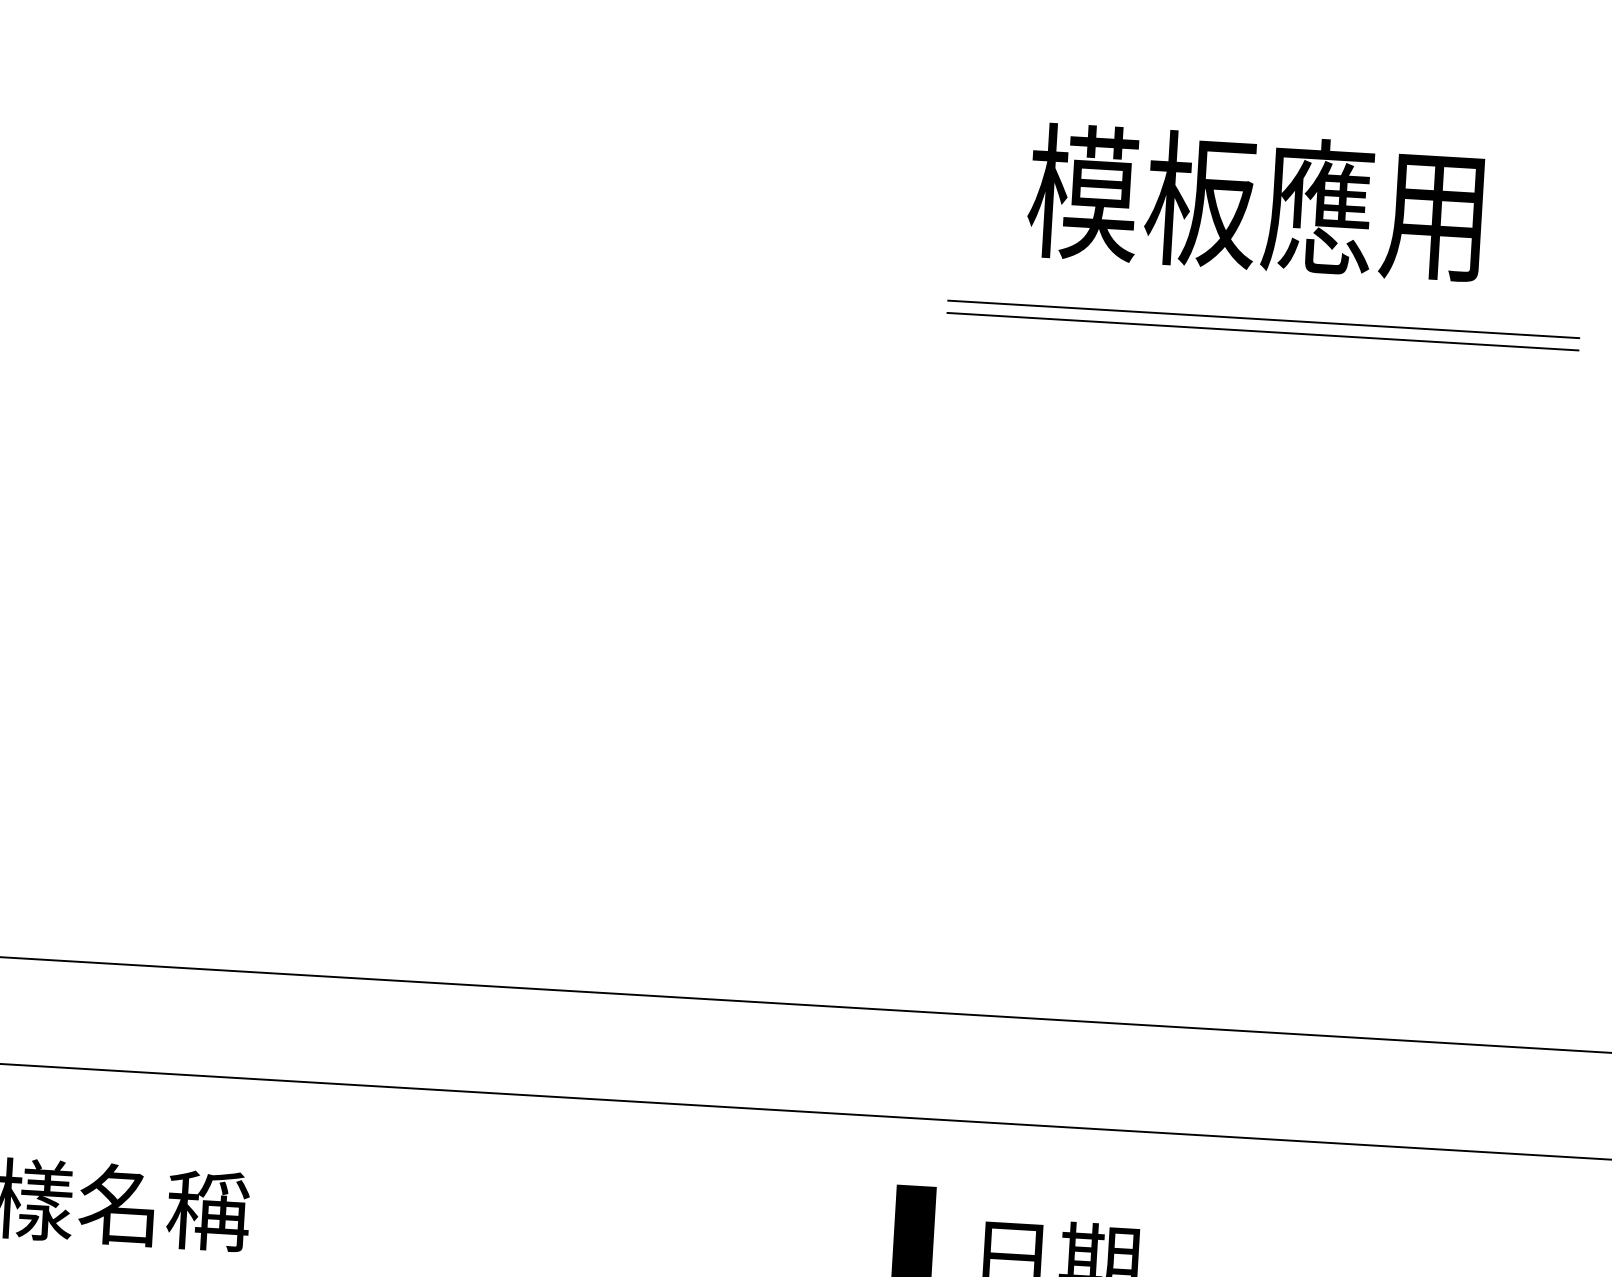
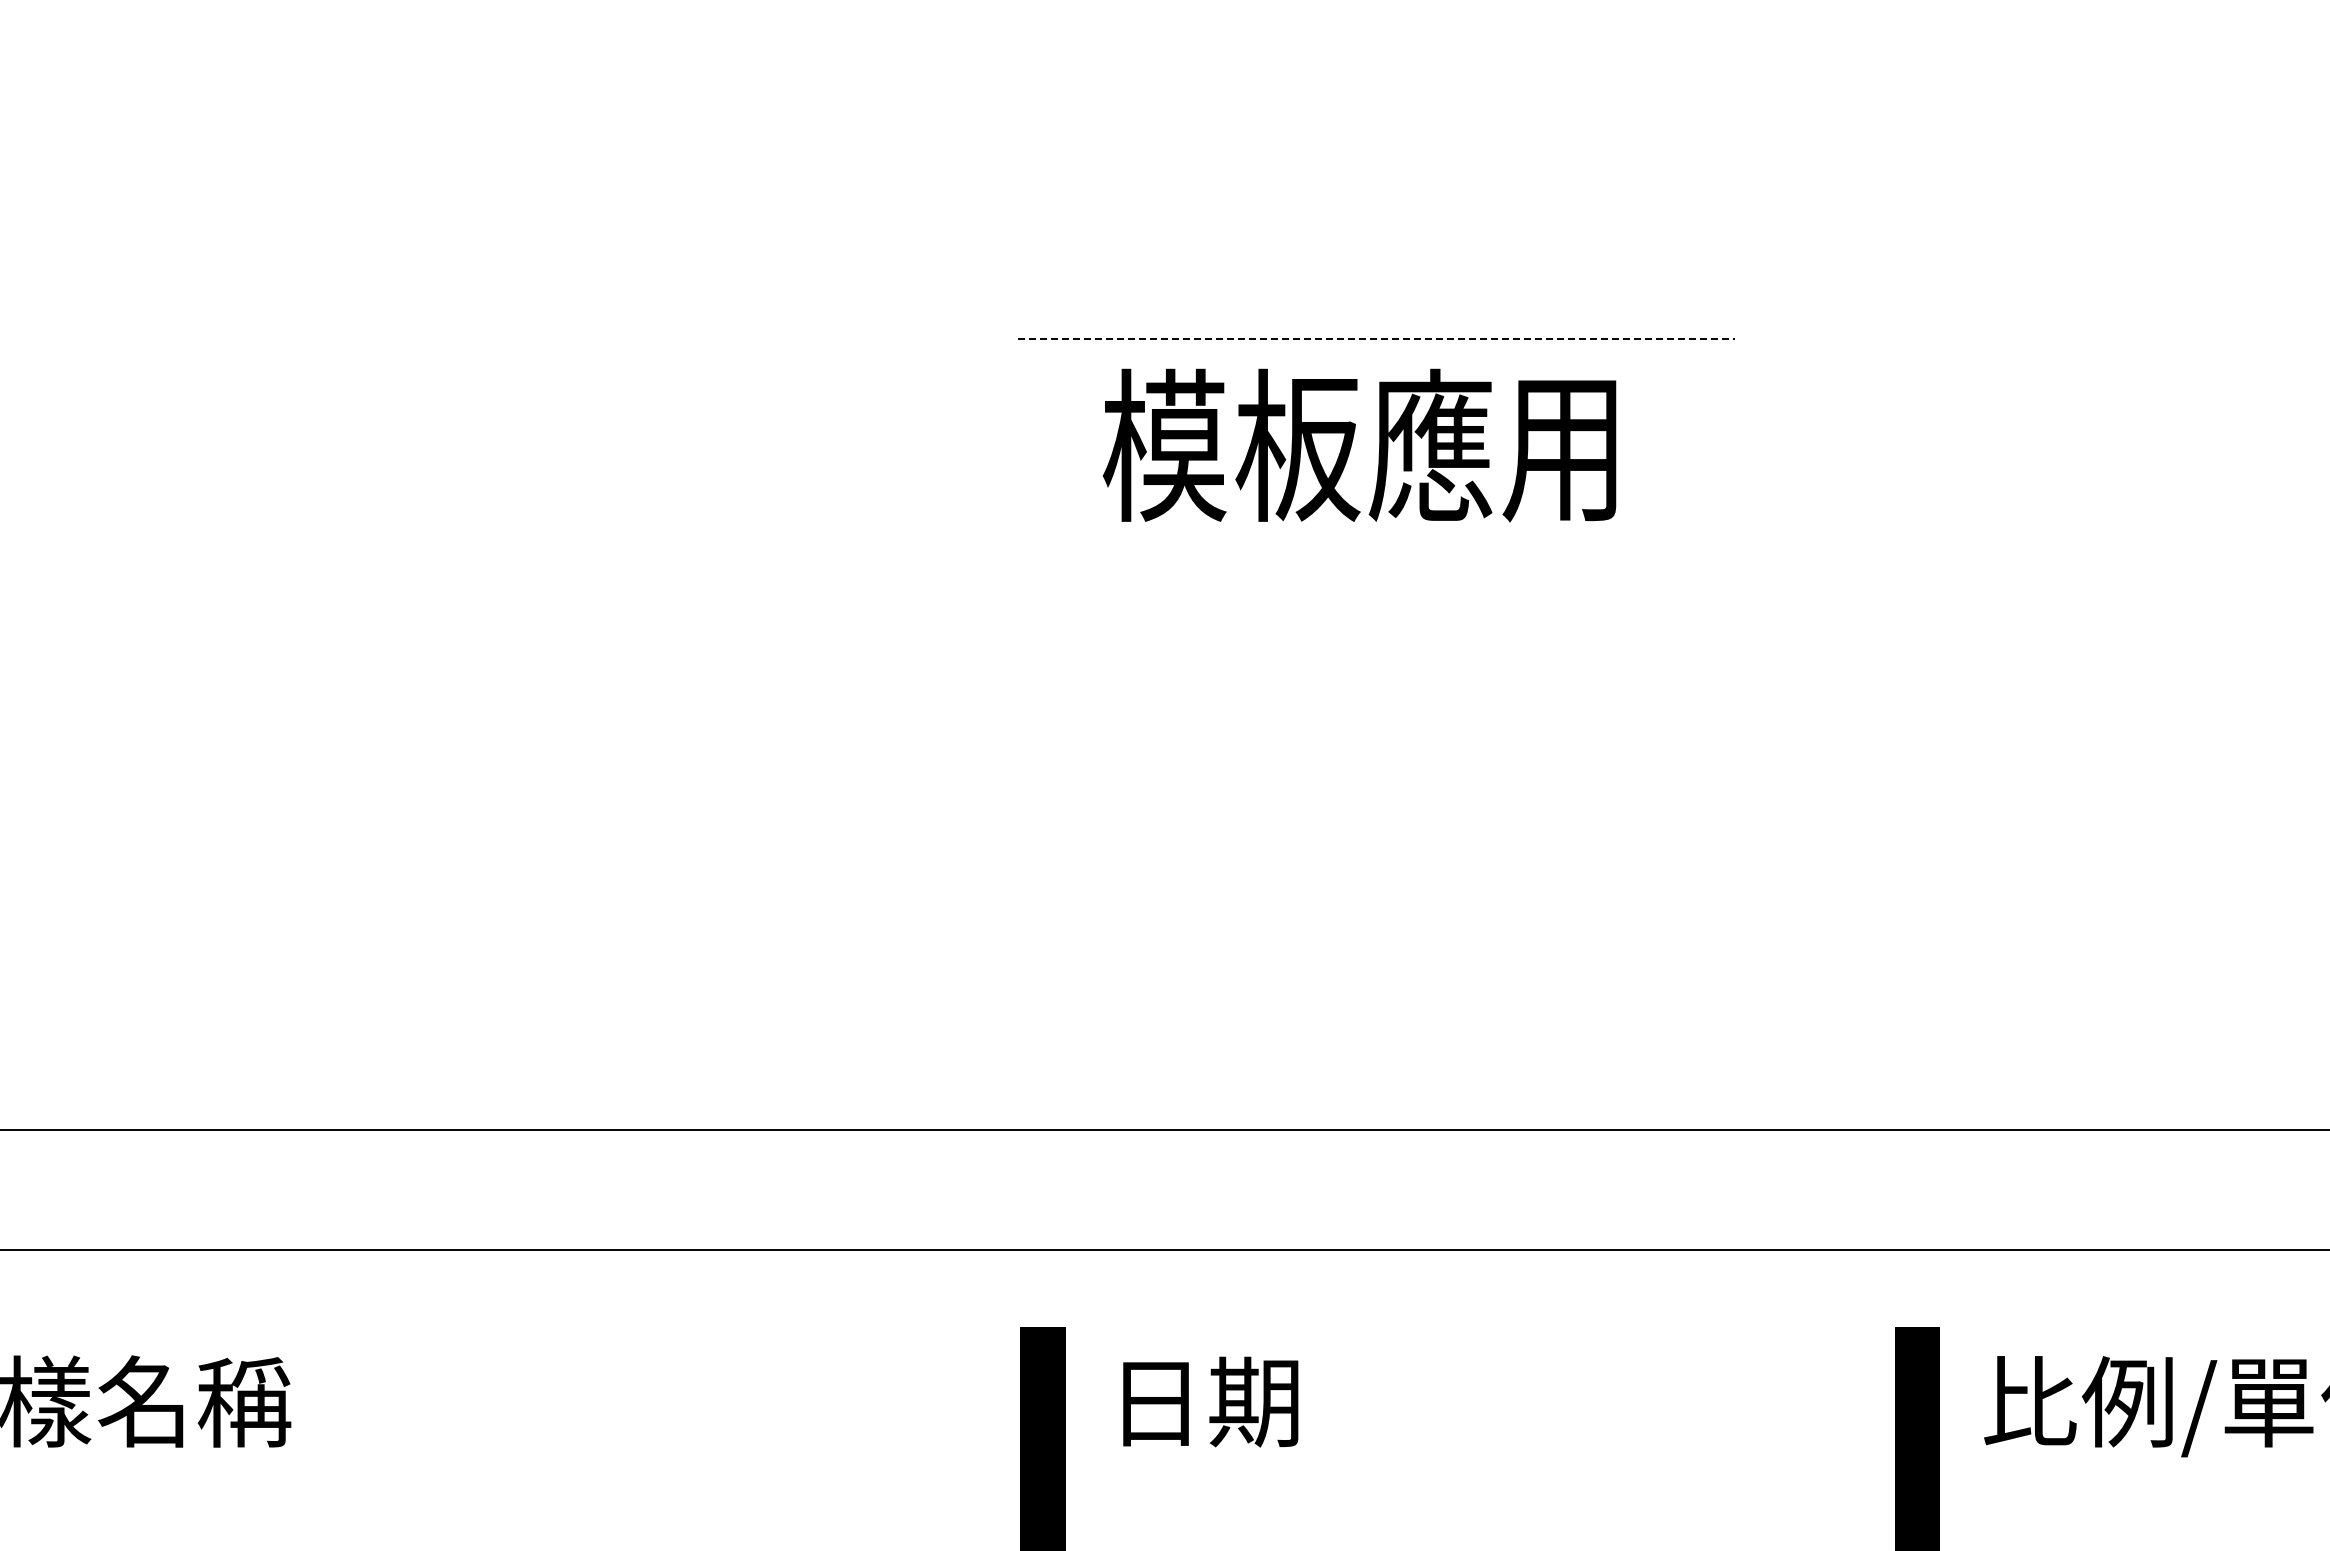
text: (1255, 202) -> (1359, 445), moved
line: (1263, 319) -> (1376, 324), removed
line: (1262, 331) -> (1376, 338), solid -> dashed

